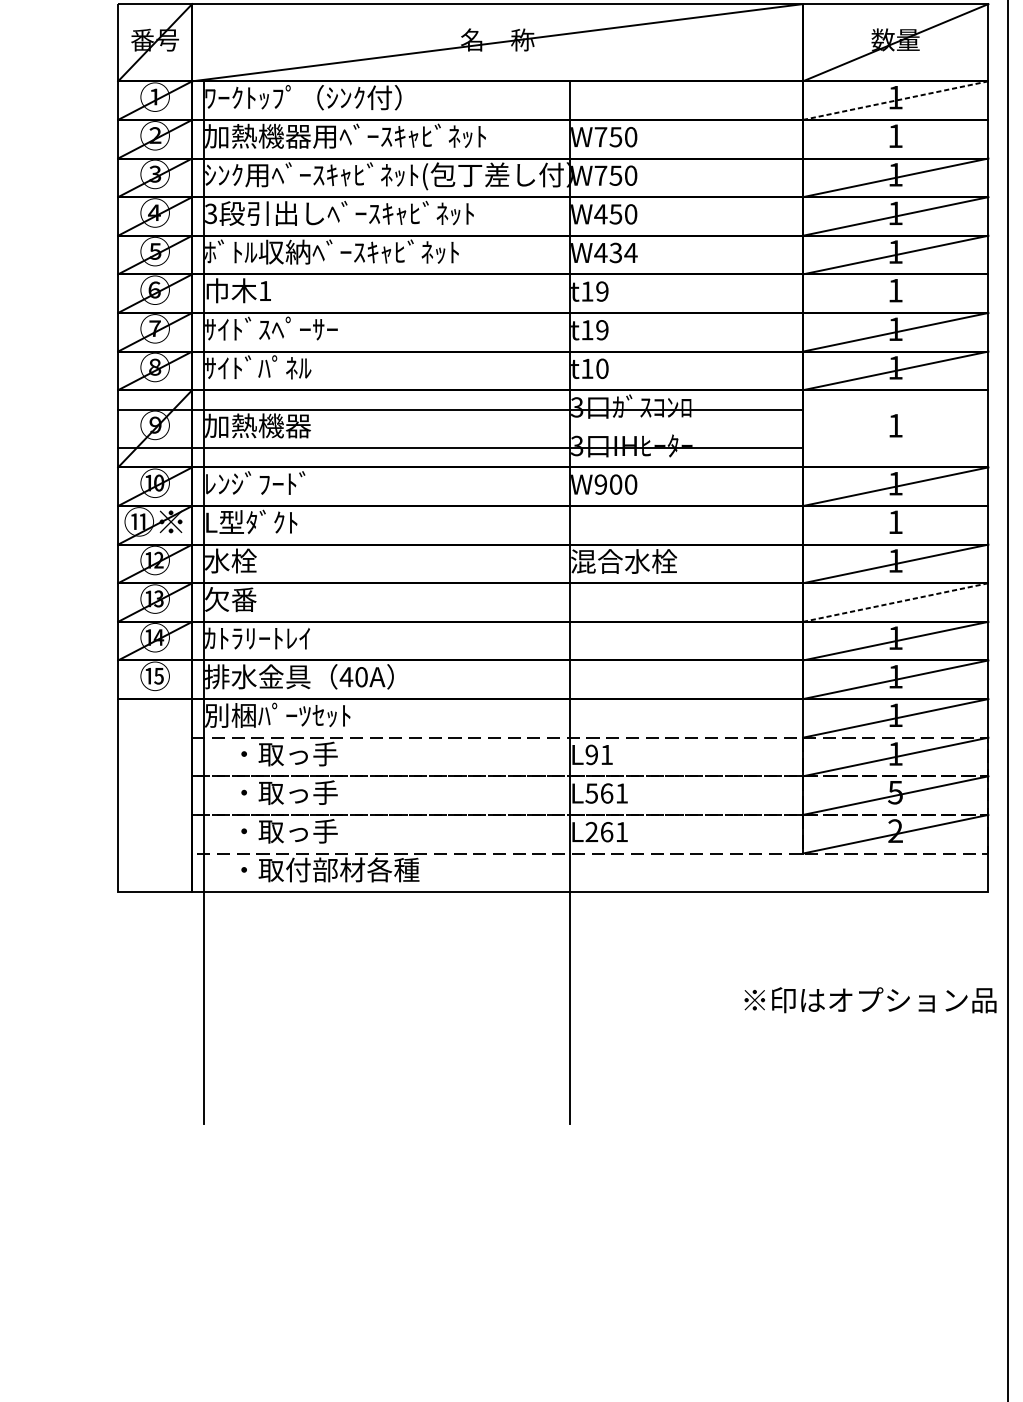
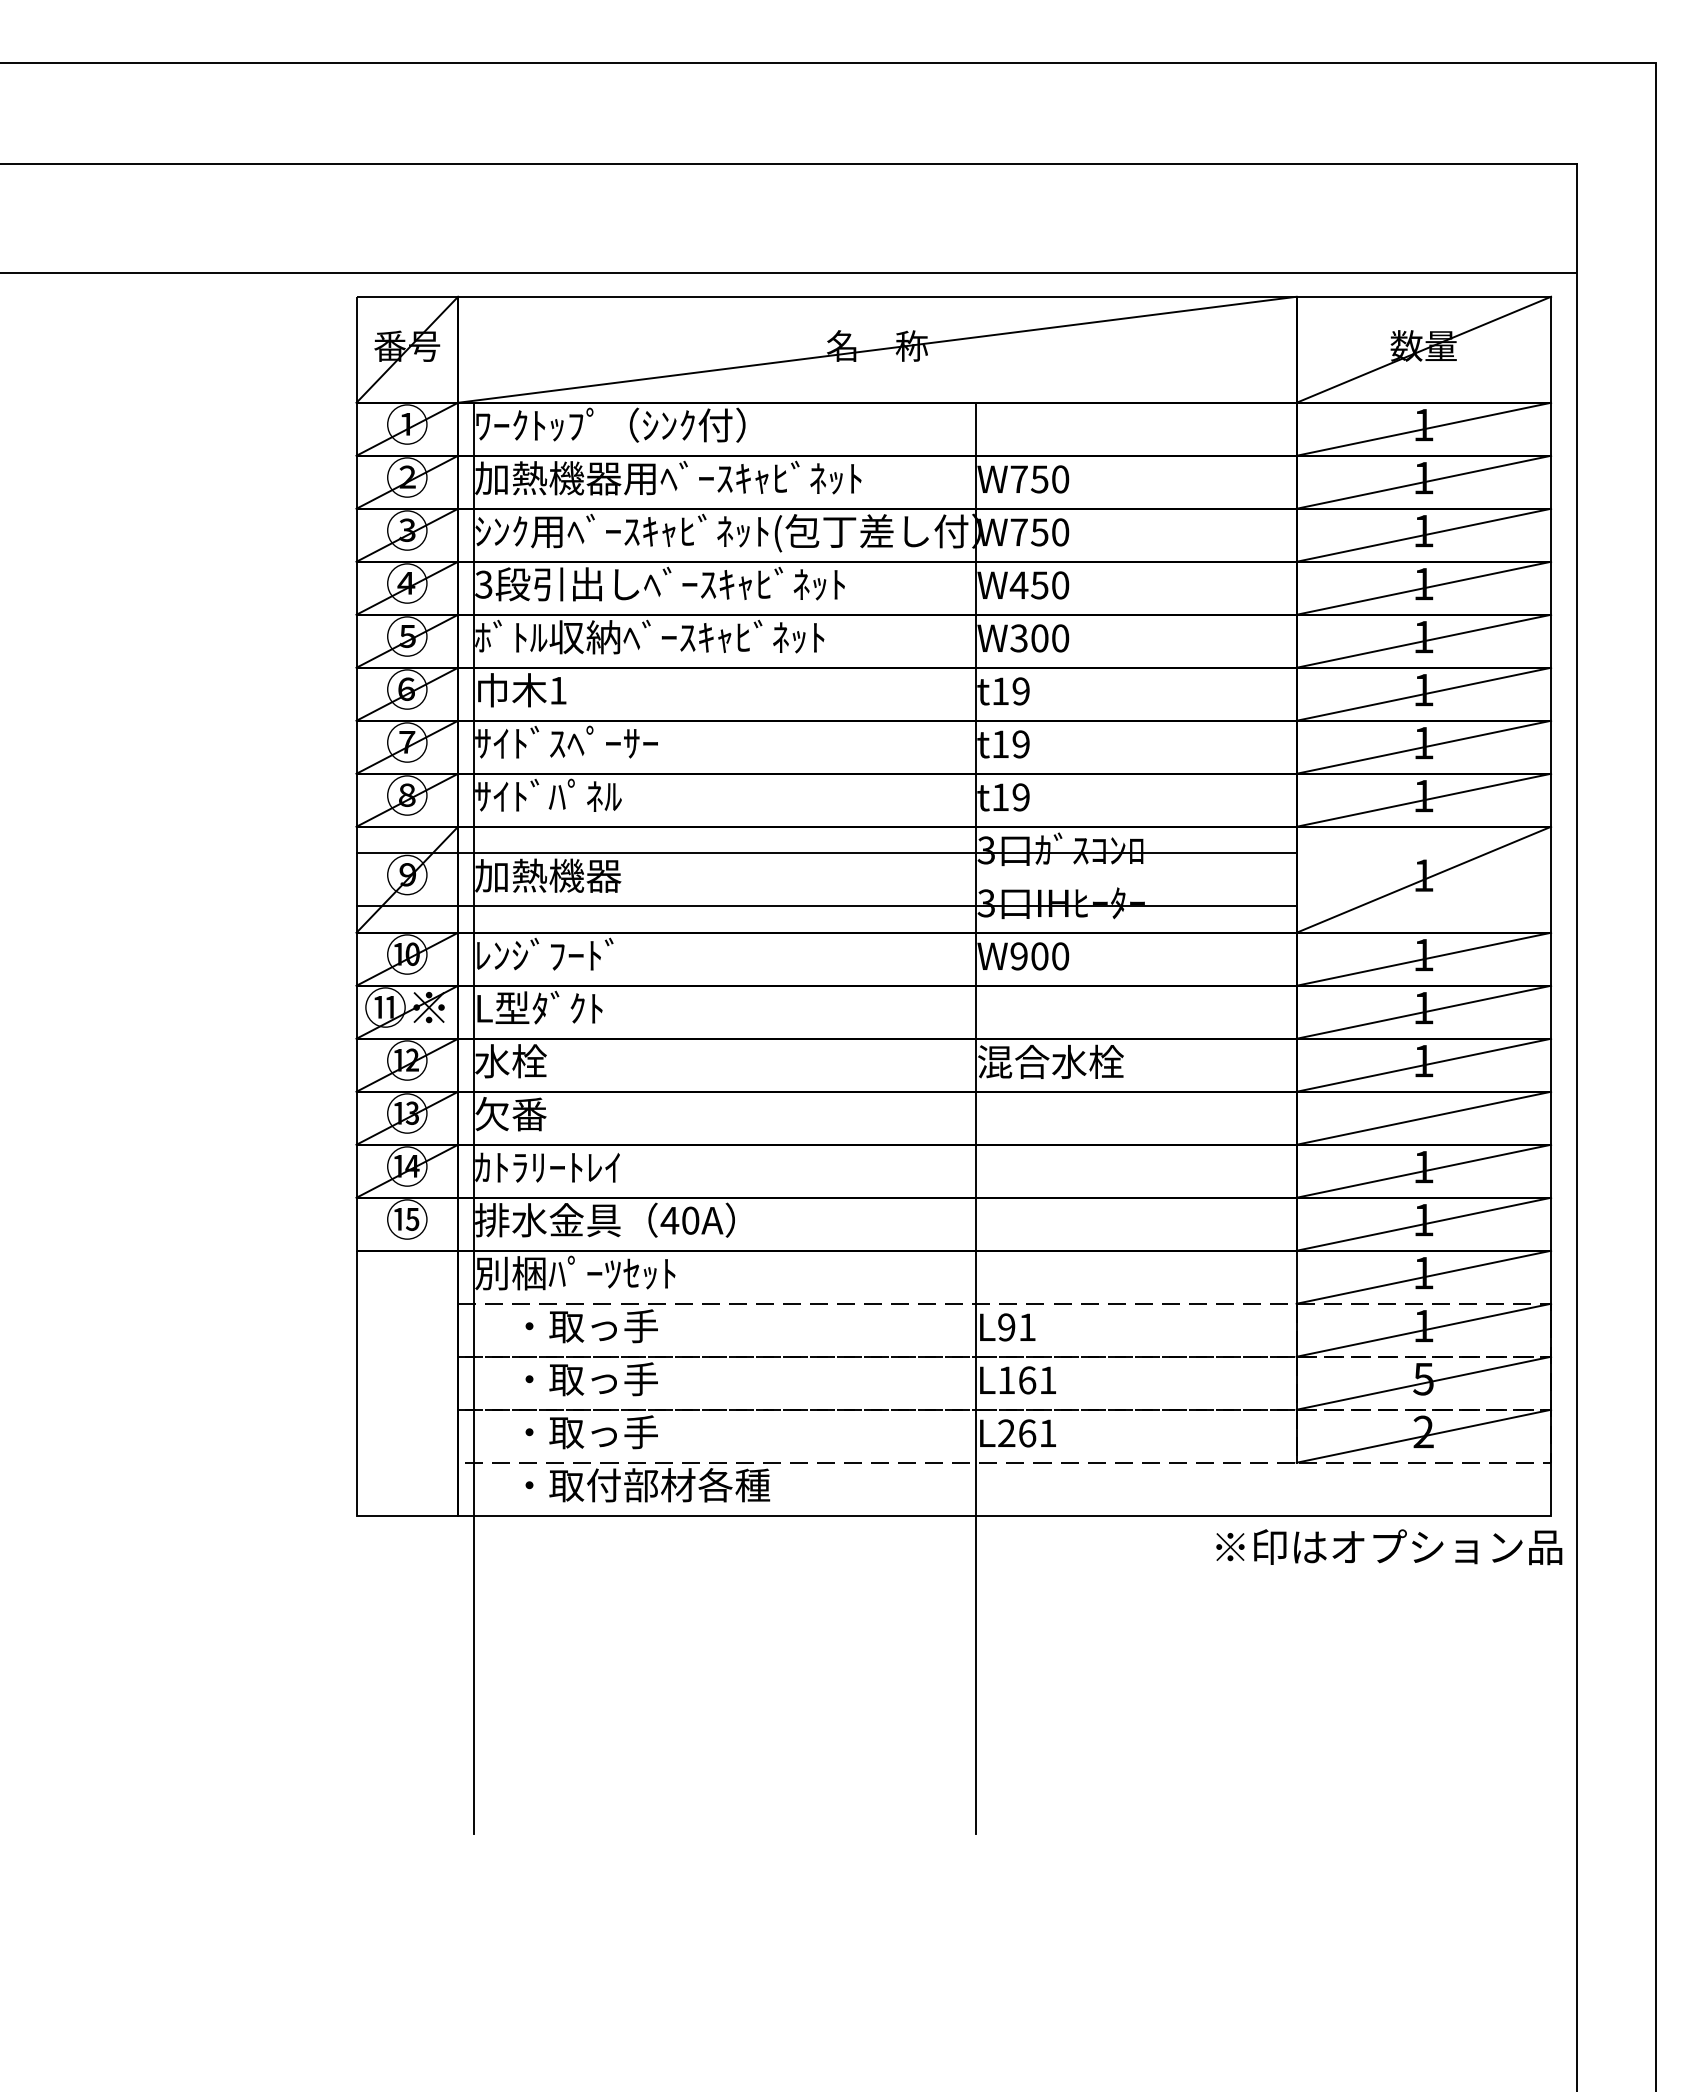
line: (895, 100) -> (1423, 429), dashed -> solid
line: (895, 138) -> (1423, 481), added
text: (615, 253) -> (1039, 638), W434 -> W300
line: (895, 293) -> (1423, 693), added
text: (601, 368) -> (1020, 797), t10 -> t19
line: (895, 428) -> (1423, 879), added
line: (895, 524) -> (1423, 1011), added
line: (895, 602) -> (1423, 1118), dashed -> solid
text: (591, 793) -> (1006, 1380), L561 -> L161
text: (870, 1000) -> (1389, 1547), moved

